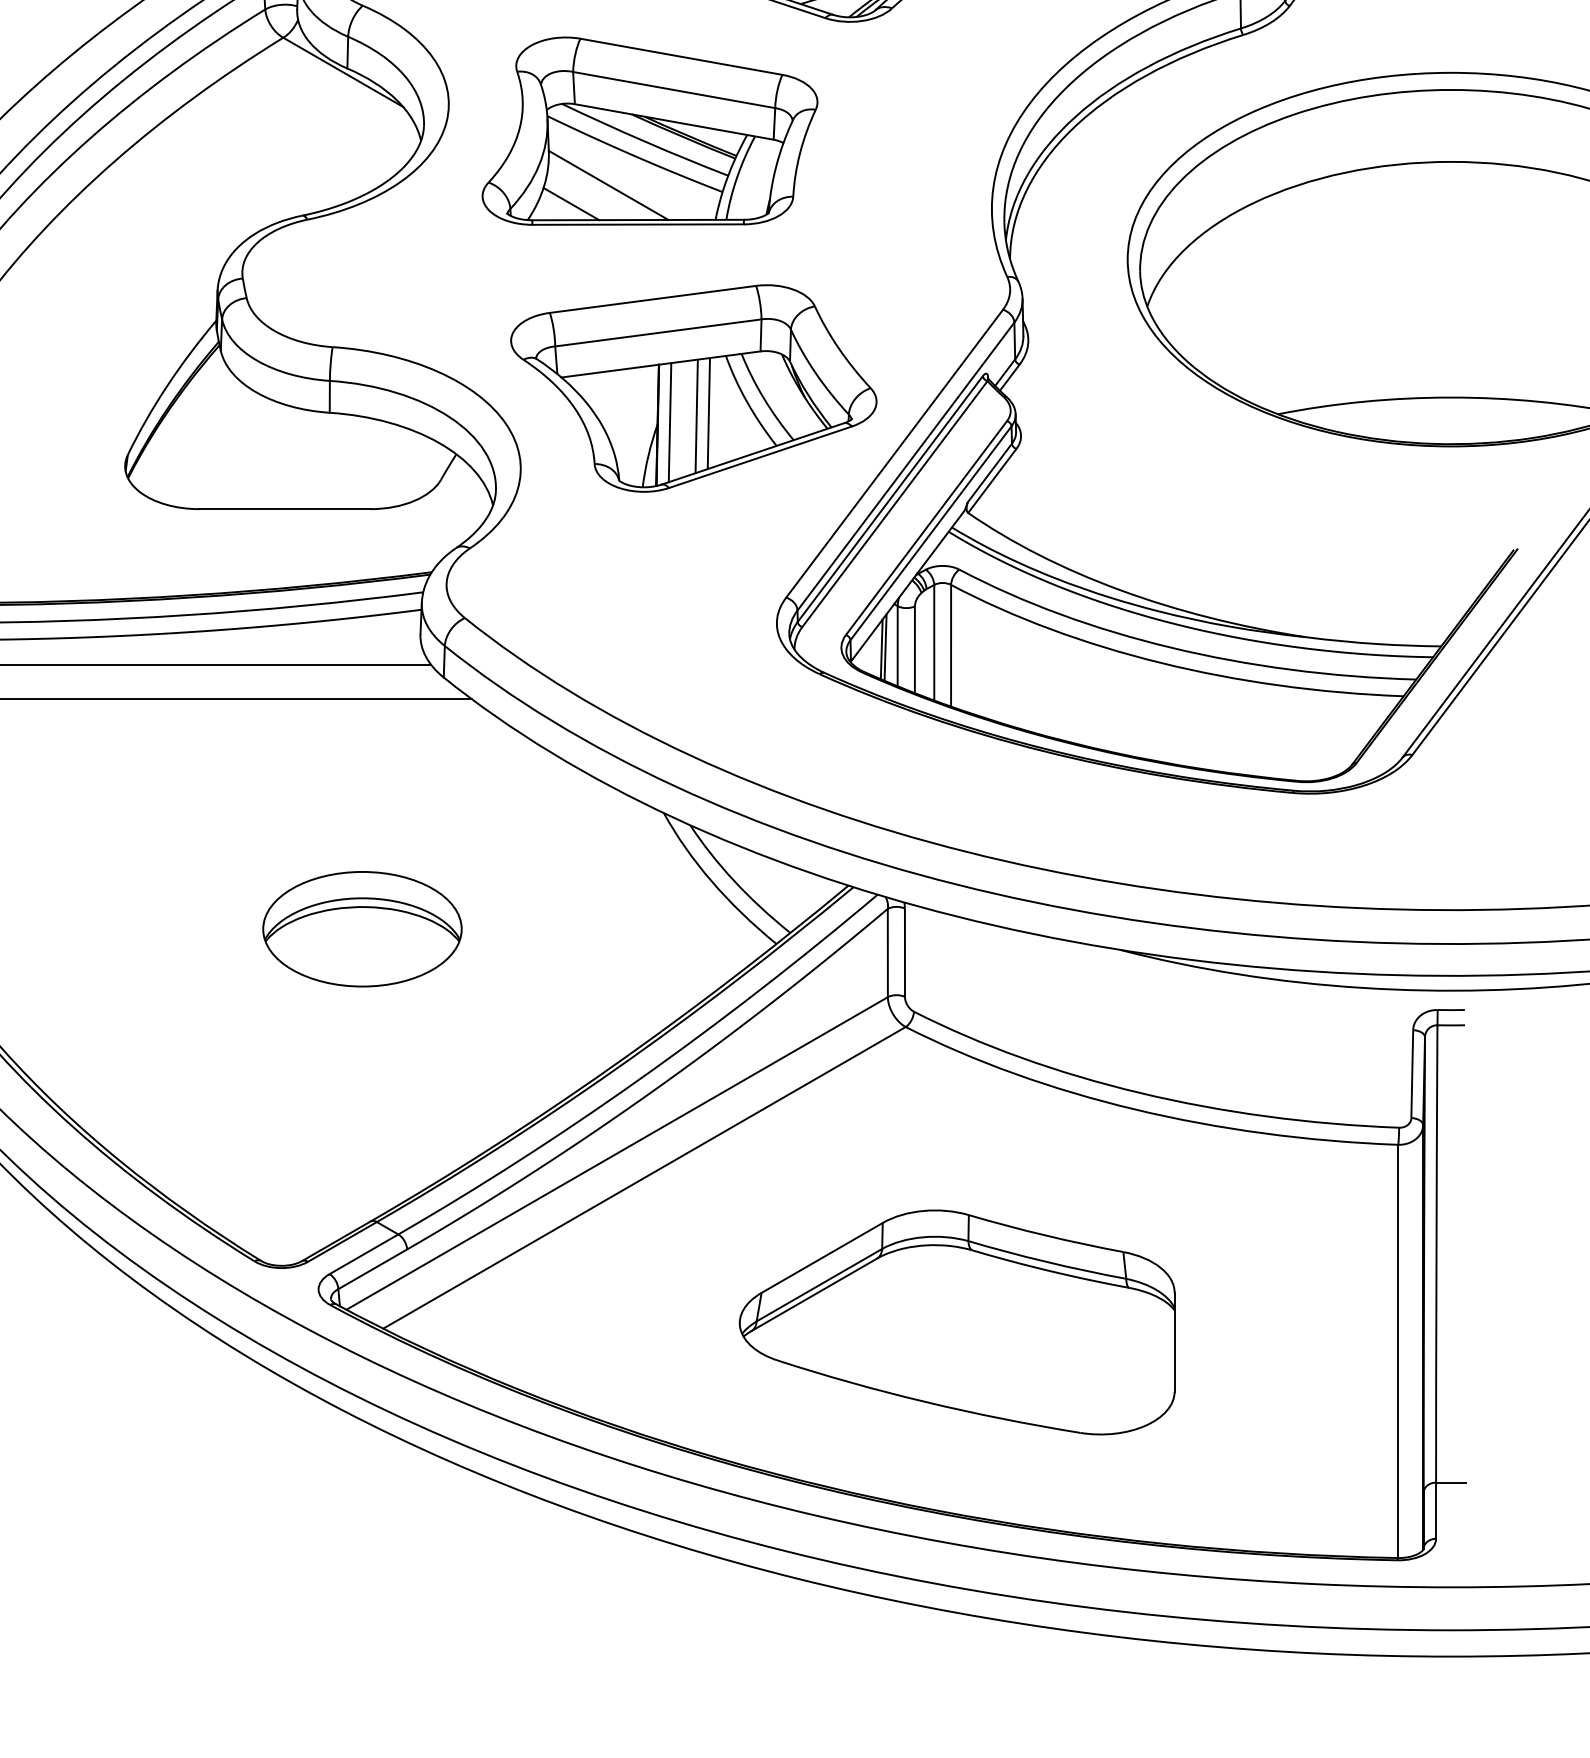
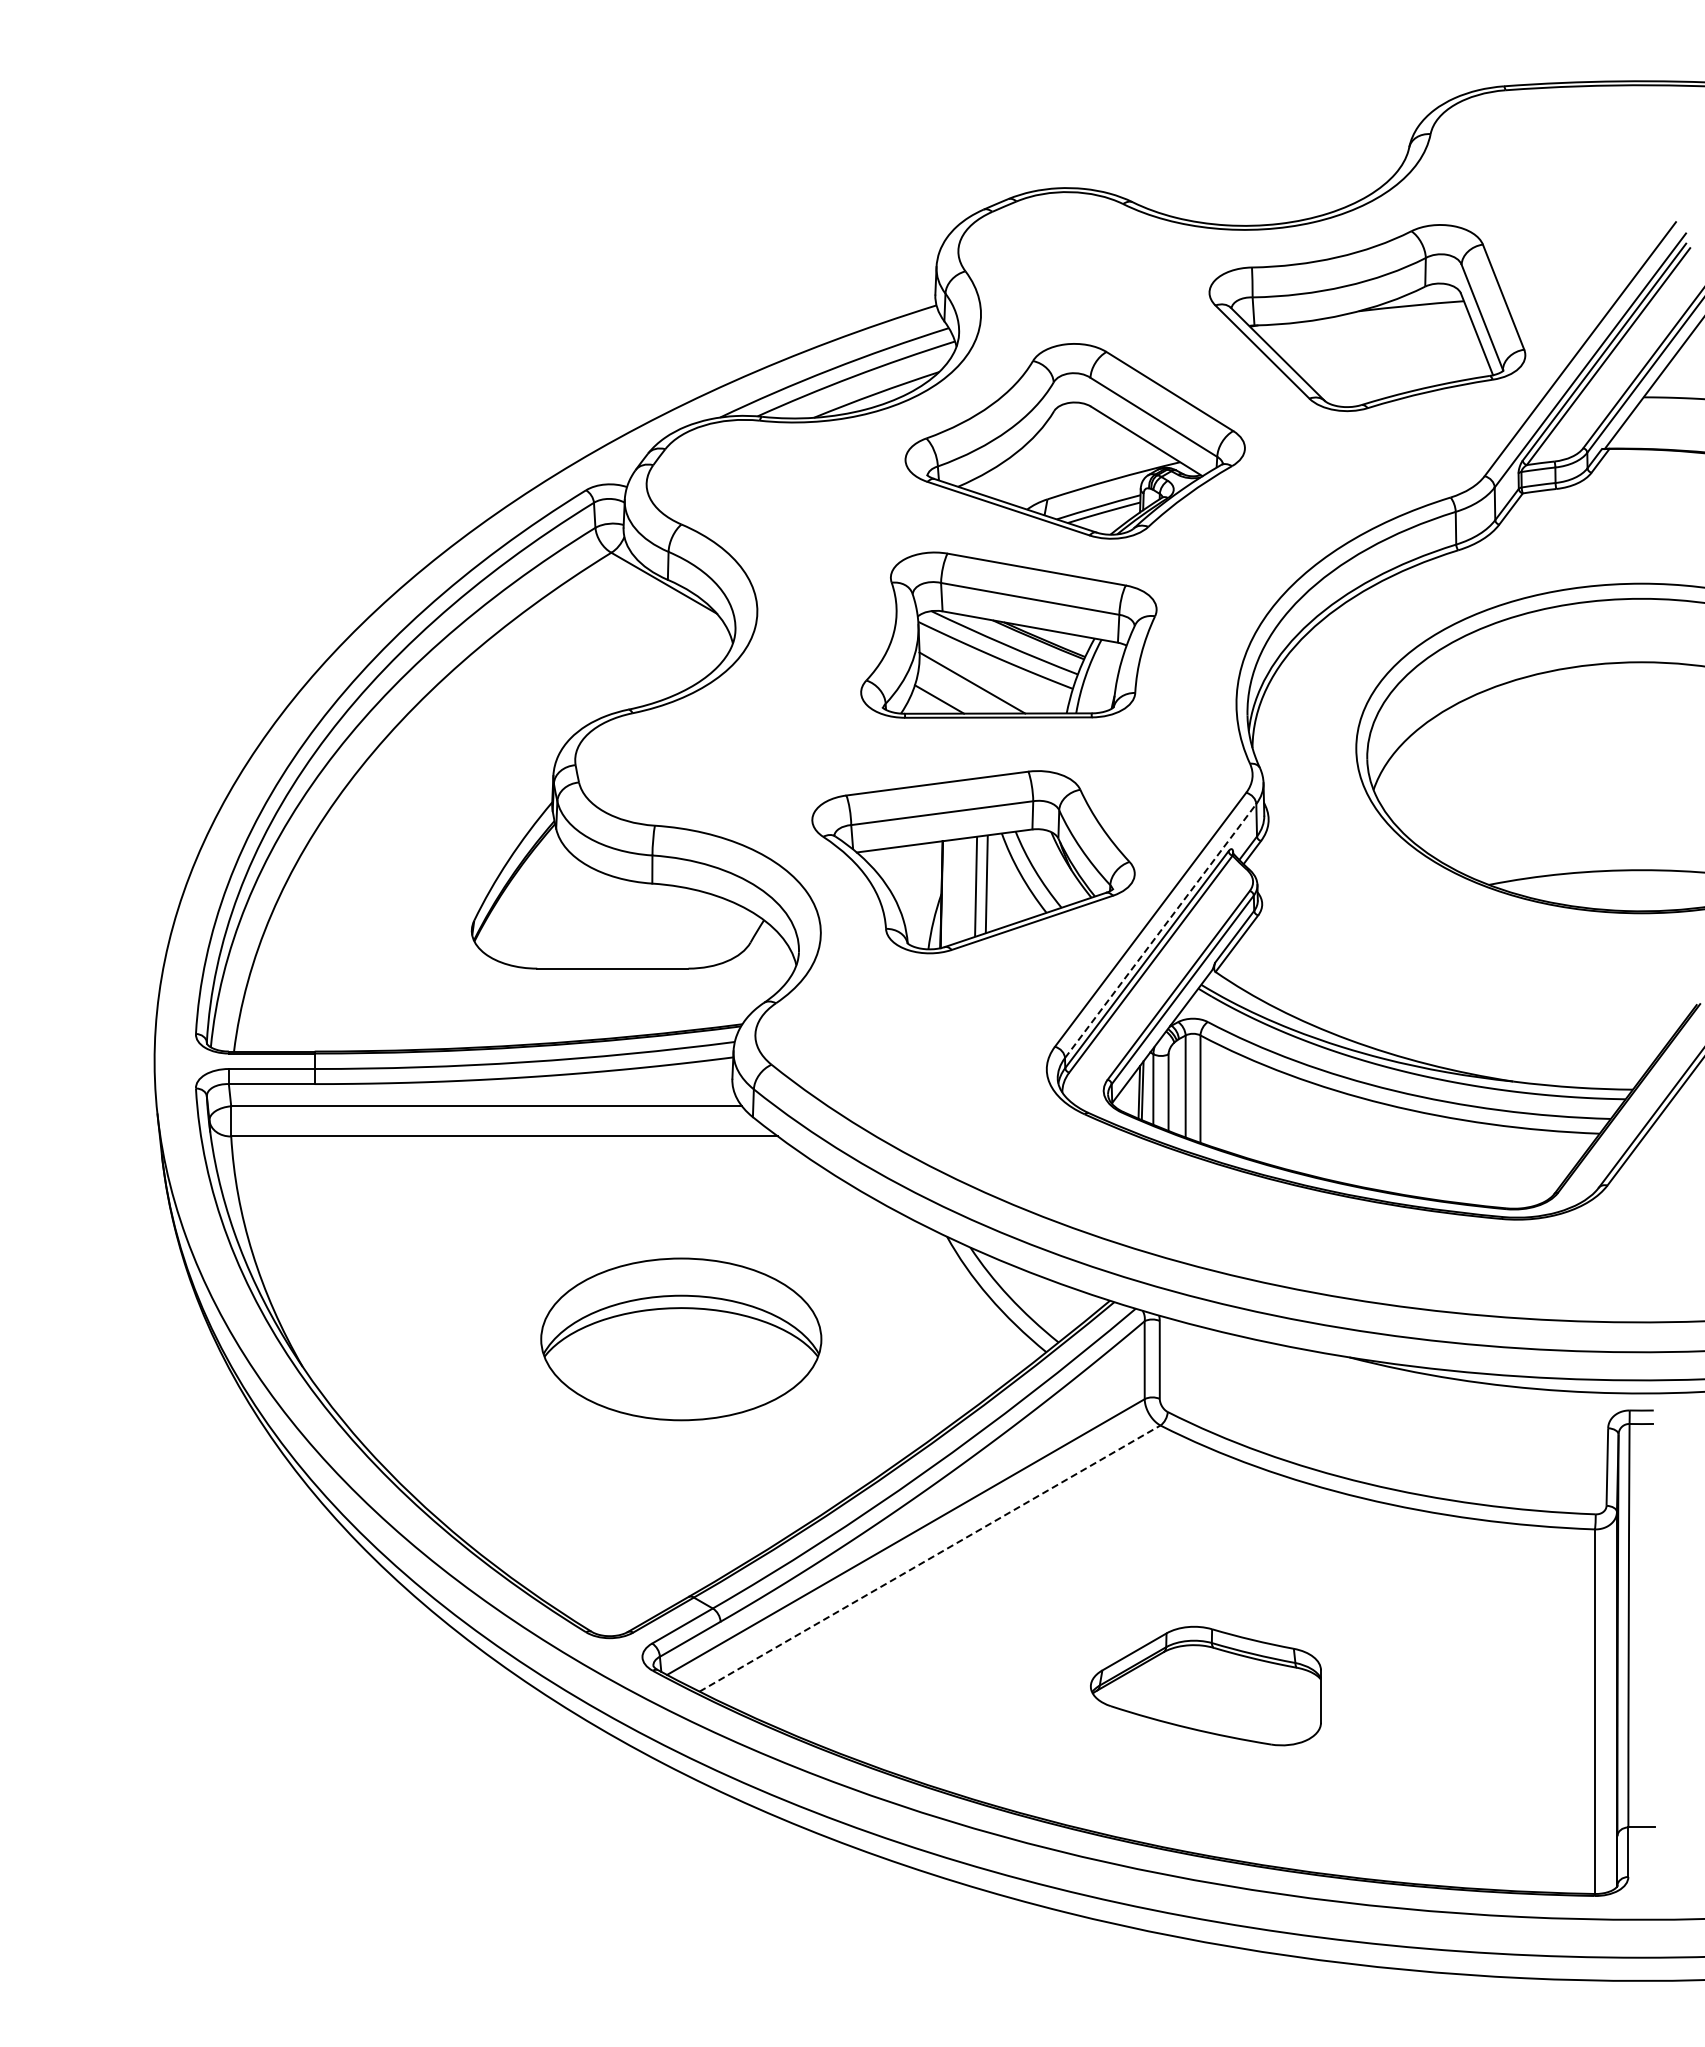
part: (649, 130) -> (1008, 634), moved
line: (669, 421) -> (952, 891), removed
line: (905, 465) -> (1160, 930), solid -> dashed
part: (361, 928) -> (680, 1338), size x1.6
line: (645, 1177) -> (930, 1558), solid -> dashed
part: (956, 1321) -> (1205, 1685), size x0.6

